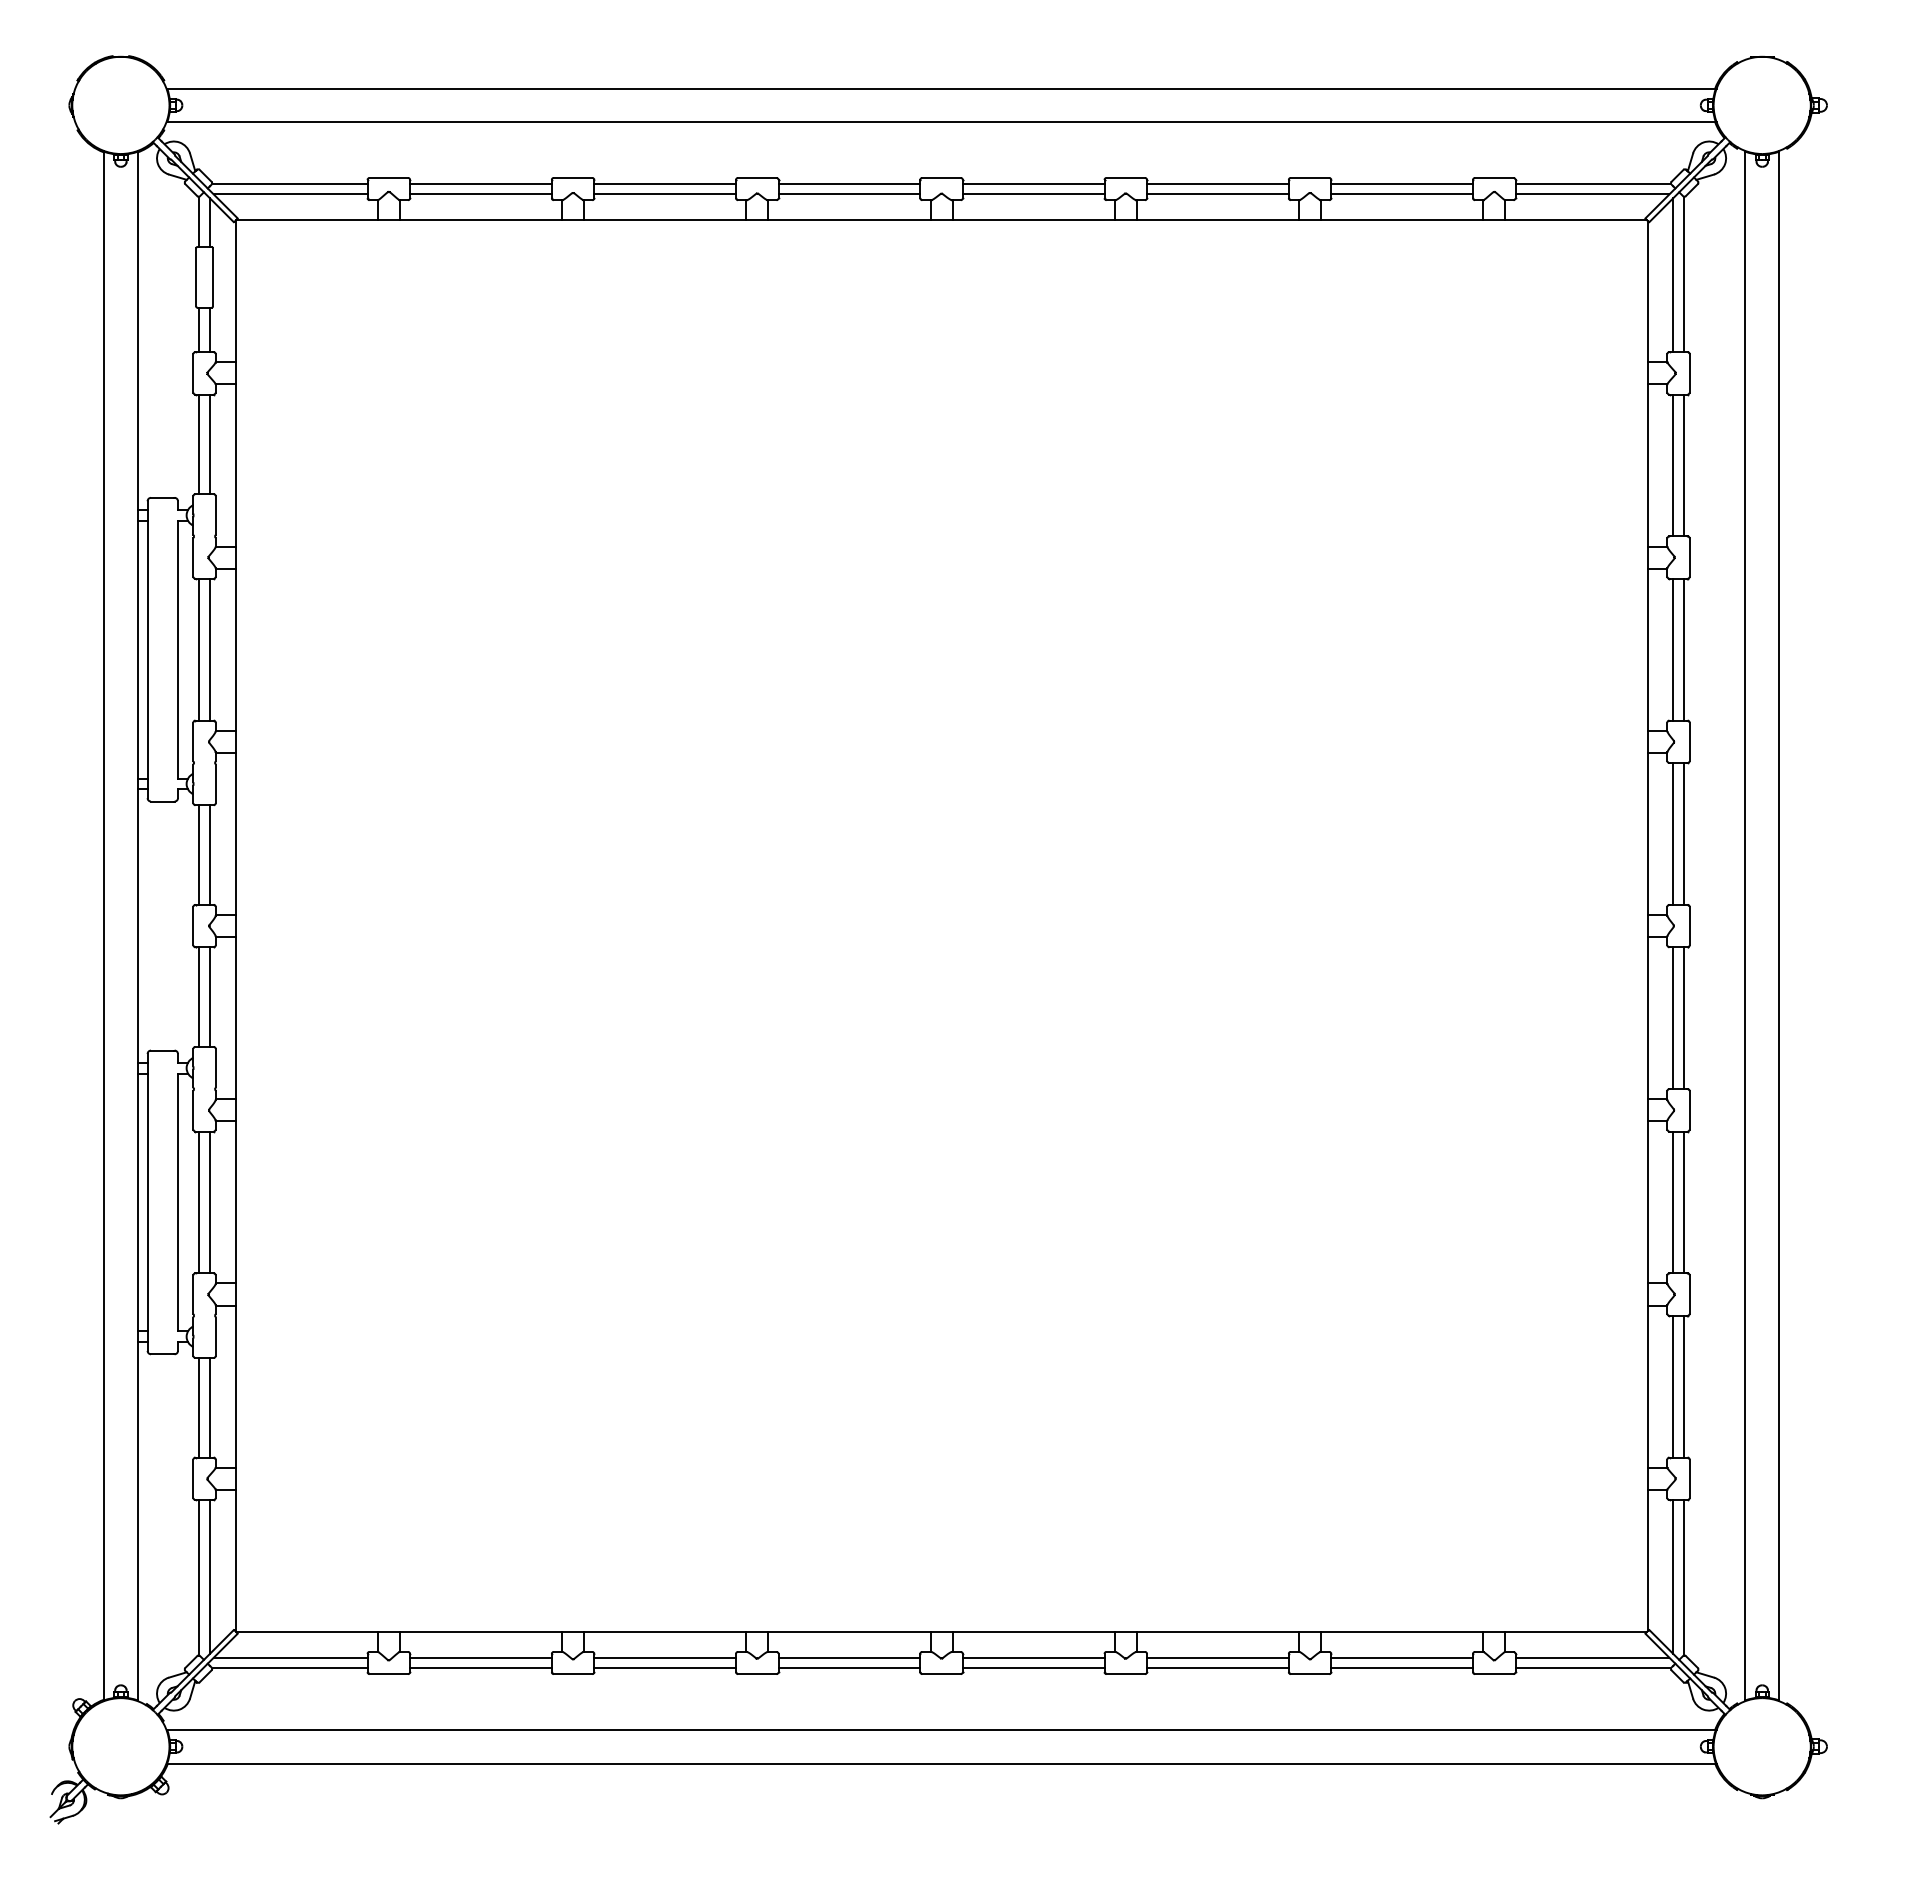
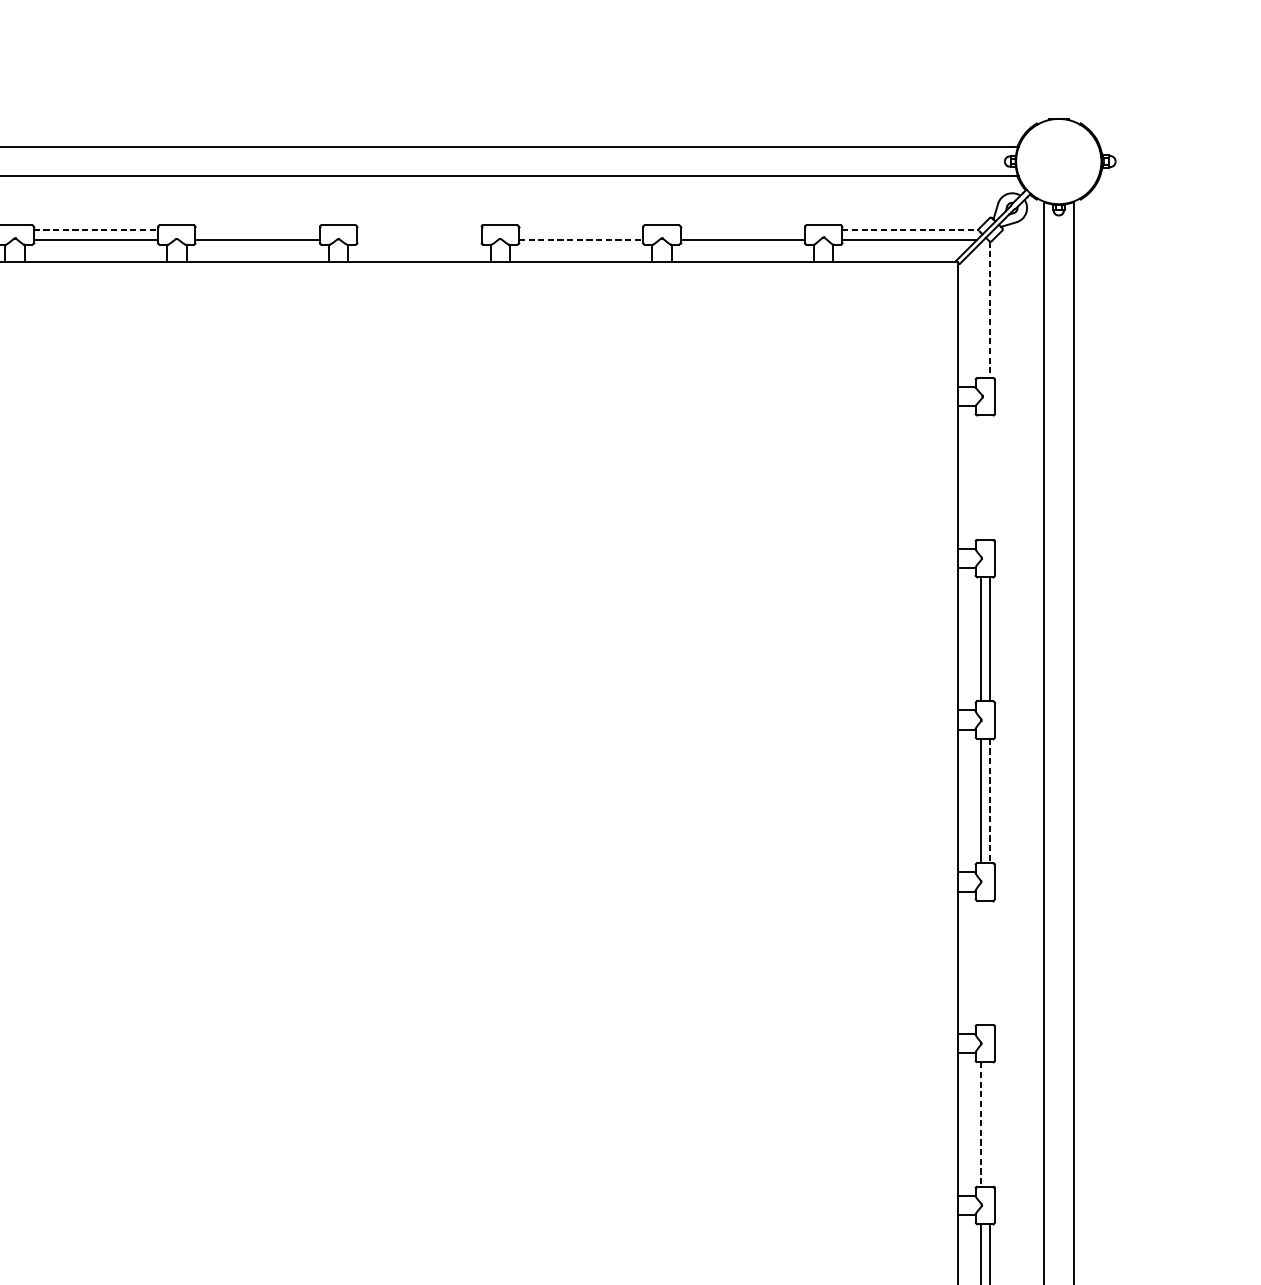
line: (665, 183) -> (96, 230), solid -> dashed
line: (849, 183) -> (257, 230), removed
line: (1033, 183) -> (419, 230), removed
line: (1217, 183) -> (580, 230), removed
line: (1402, 183) -> (743, 230), removed
line: (1593, 183) -> (910, 230), solid -> dashed
line: (1033, 194) -> (419, 239), removed
line: (1217, 194) -> (580, 239), solid -> dashed
line: (1683, 274) -> (989, 309), solid -> dashed
line: (1673, 275) -> (980, 310), removed
line: (1673, 465) -> (980, 477), removed
line: (1683, 465) -> (989, 477), removed
line: (1683, 833) -> (989, 800), solid -> dashed
line: (1673, 1018) -> (980, 962), removed
line: (1683, 1018) -> (989, 962), removed
line: (1673, 1202) -> (980, 1124), solid -> dashed
line: (1683, 1202) -> (989, 1124), removed

